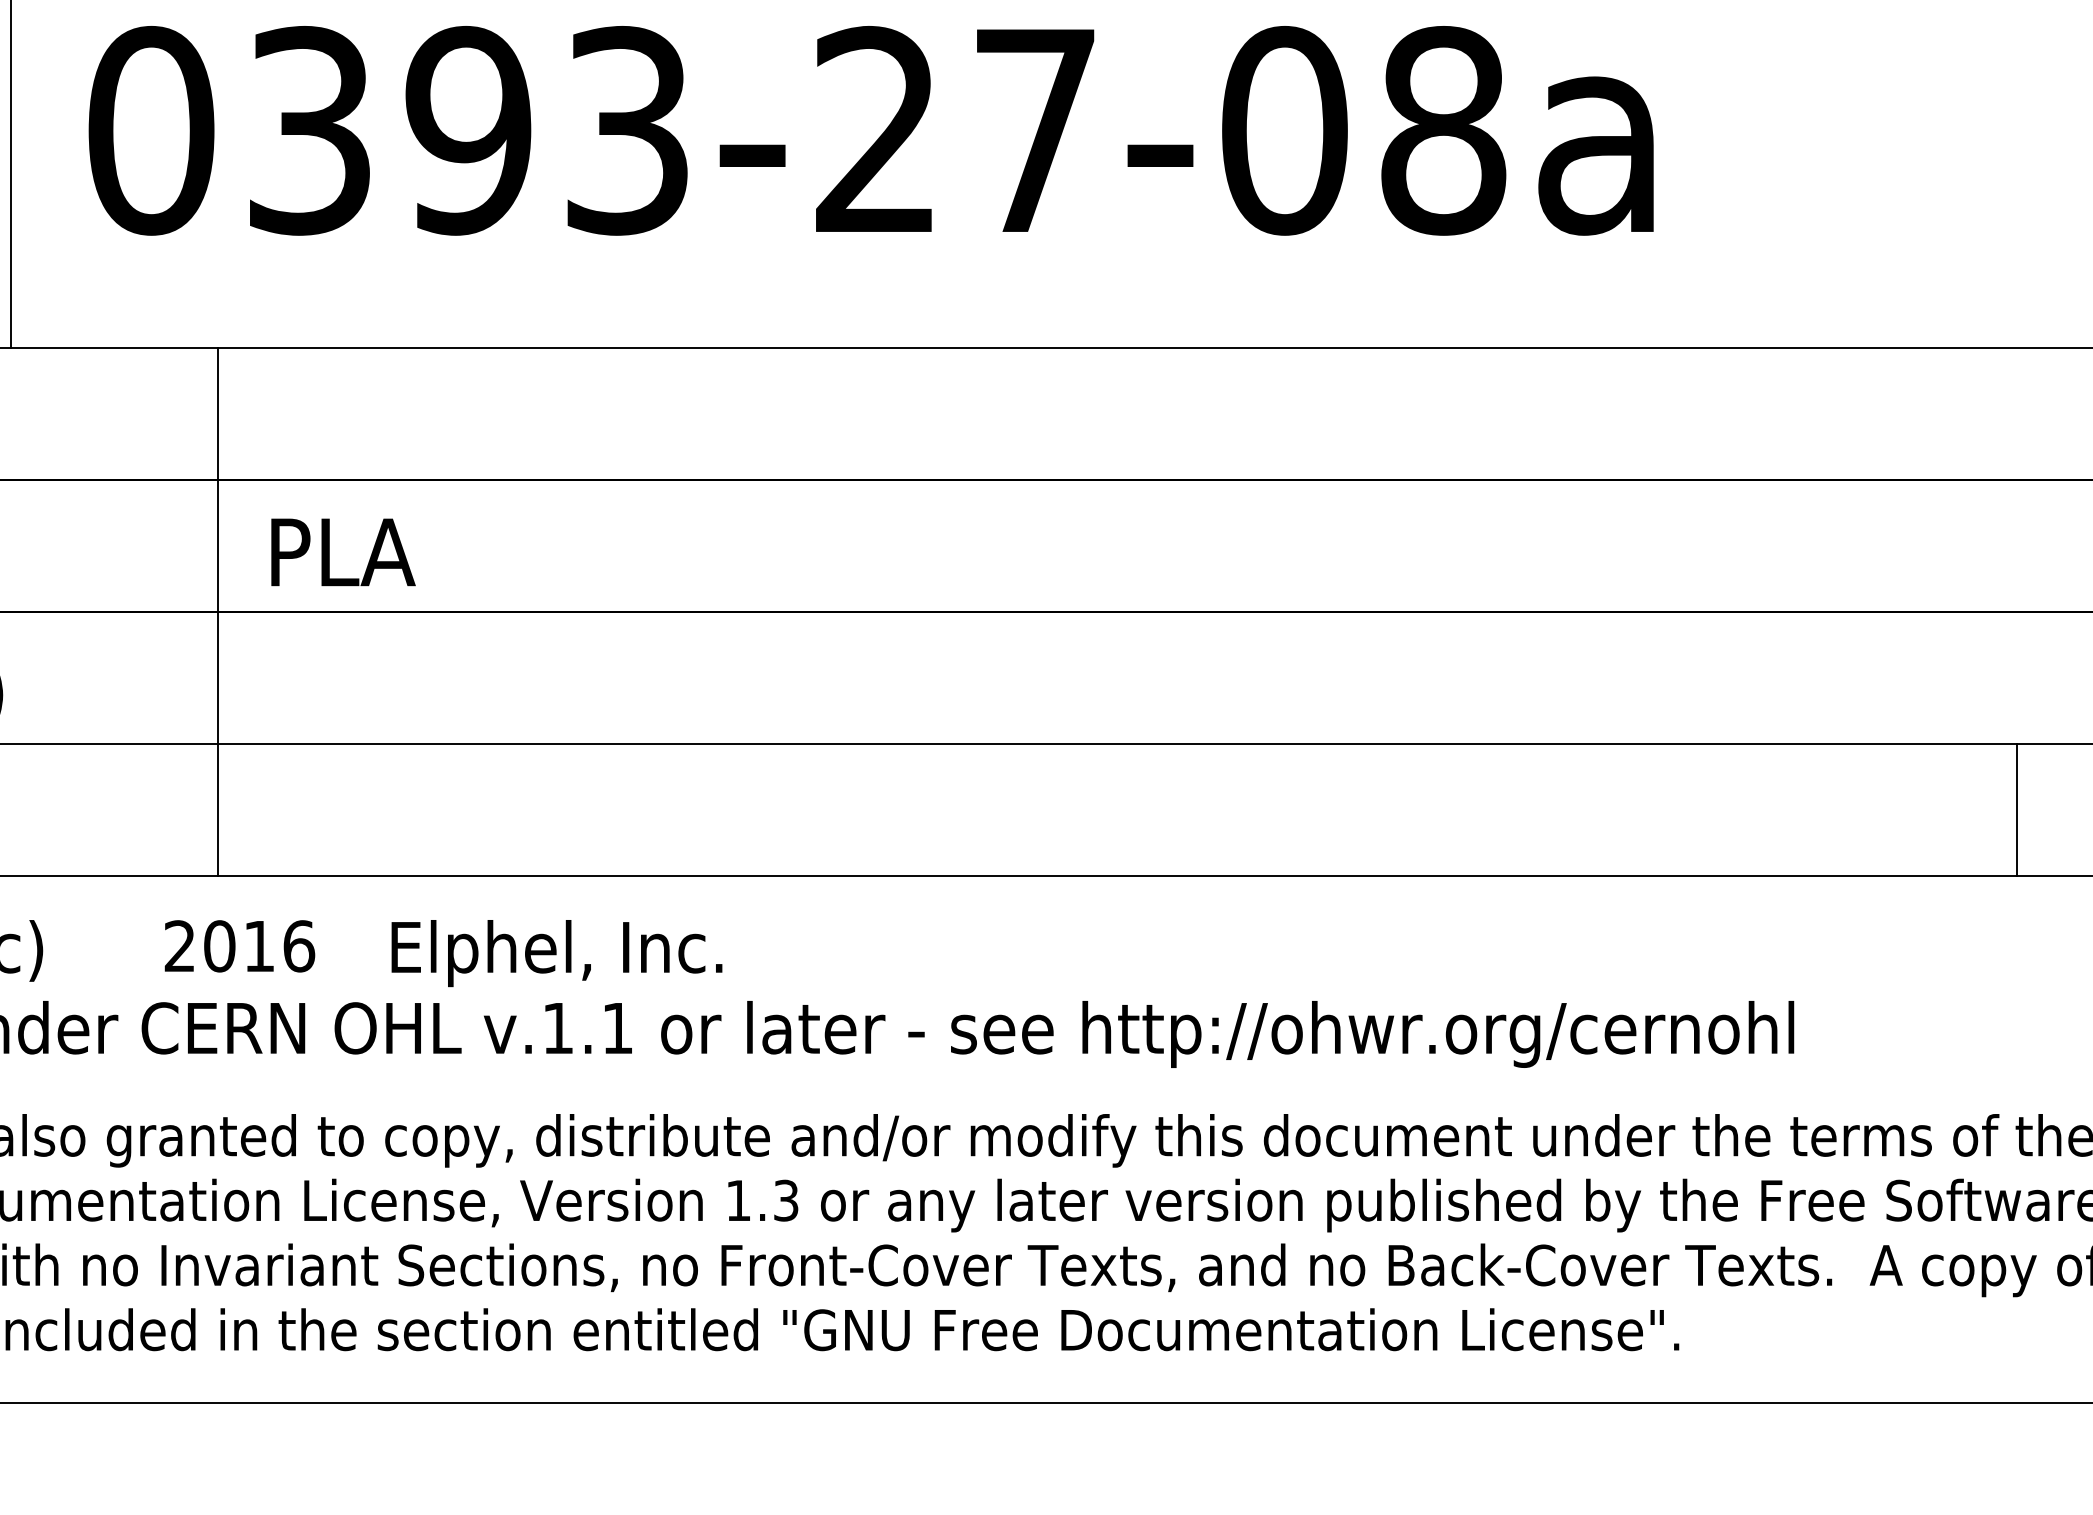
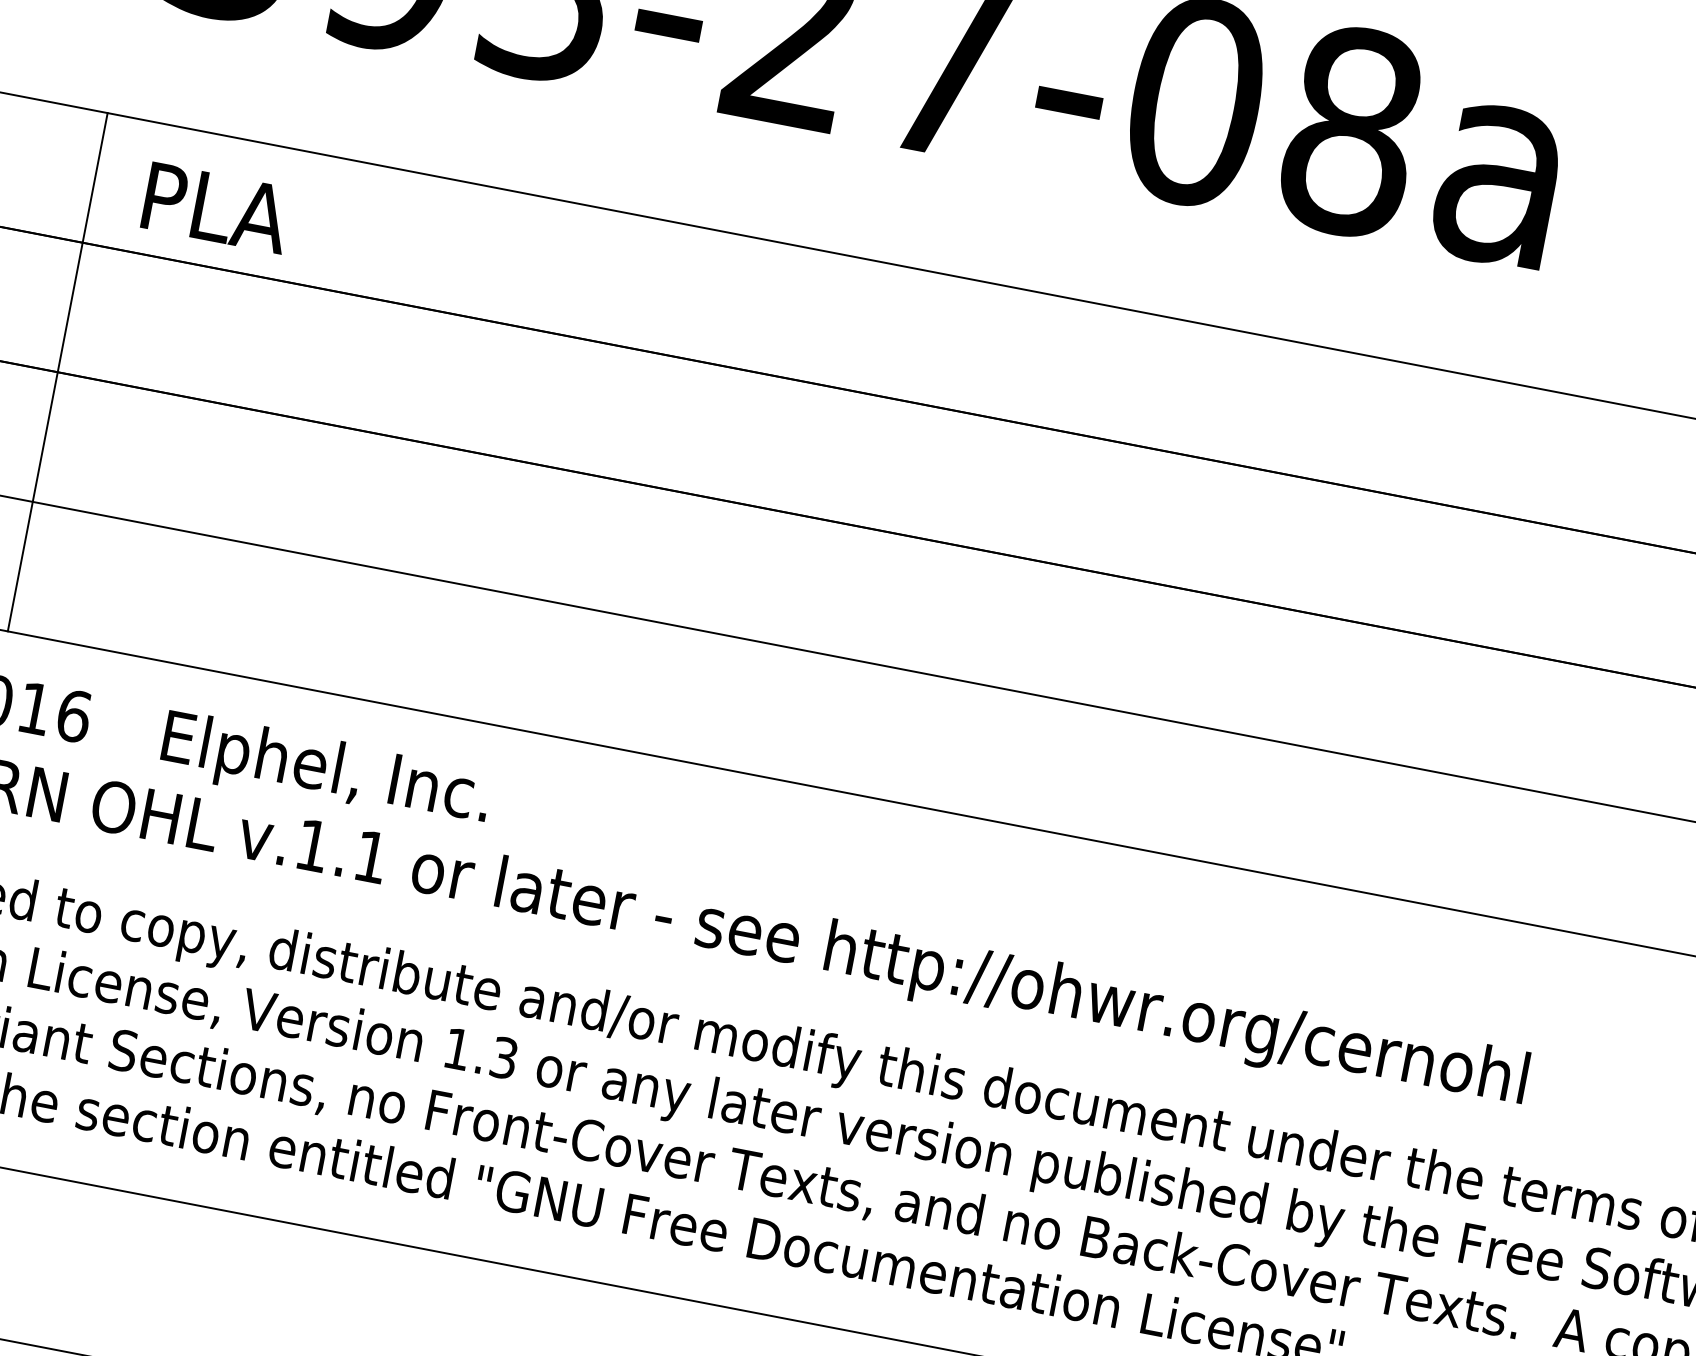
text: (343, 552) -> (216, 208), moved

